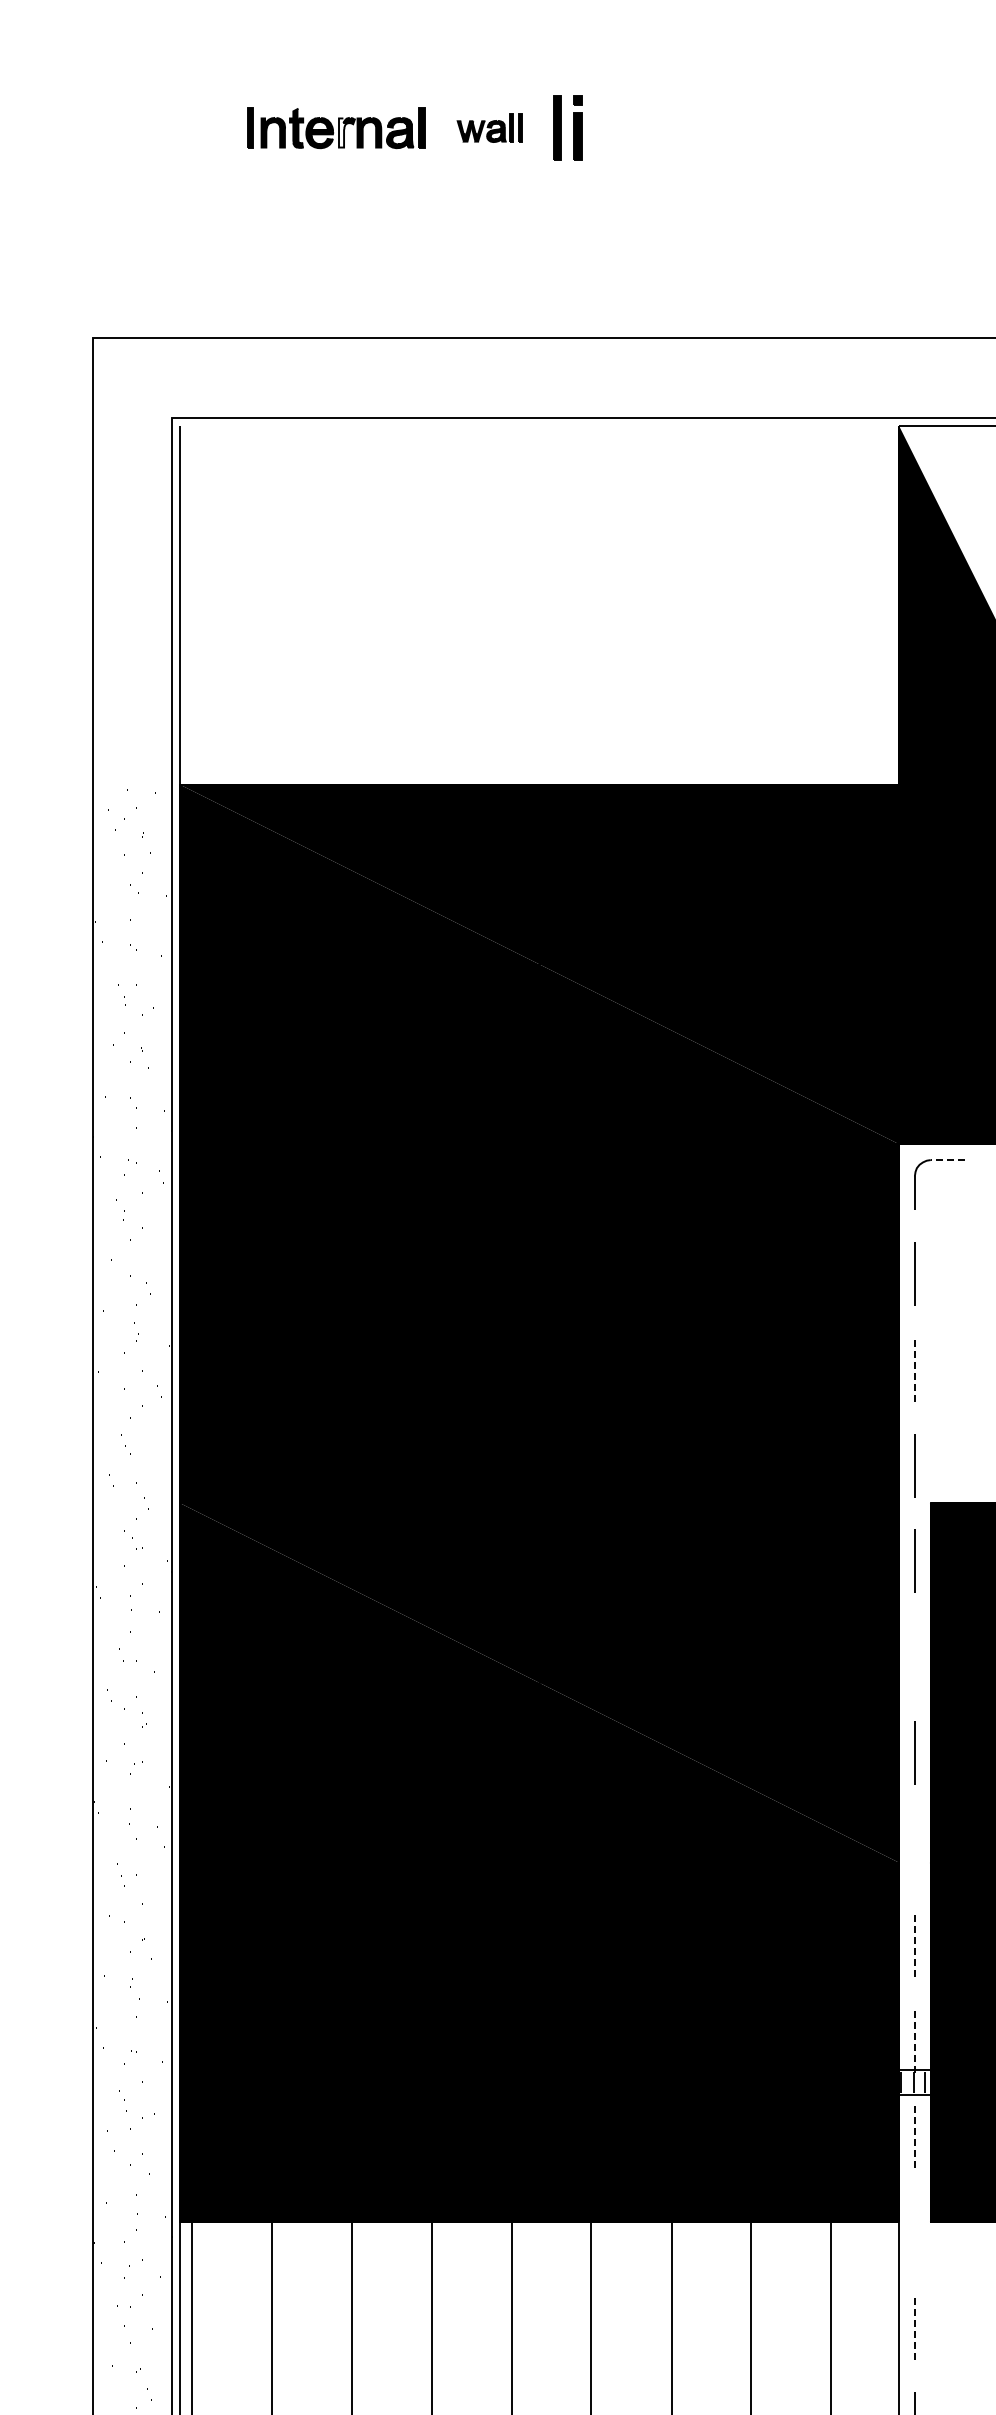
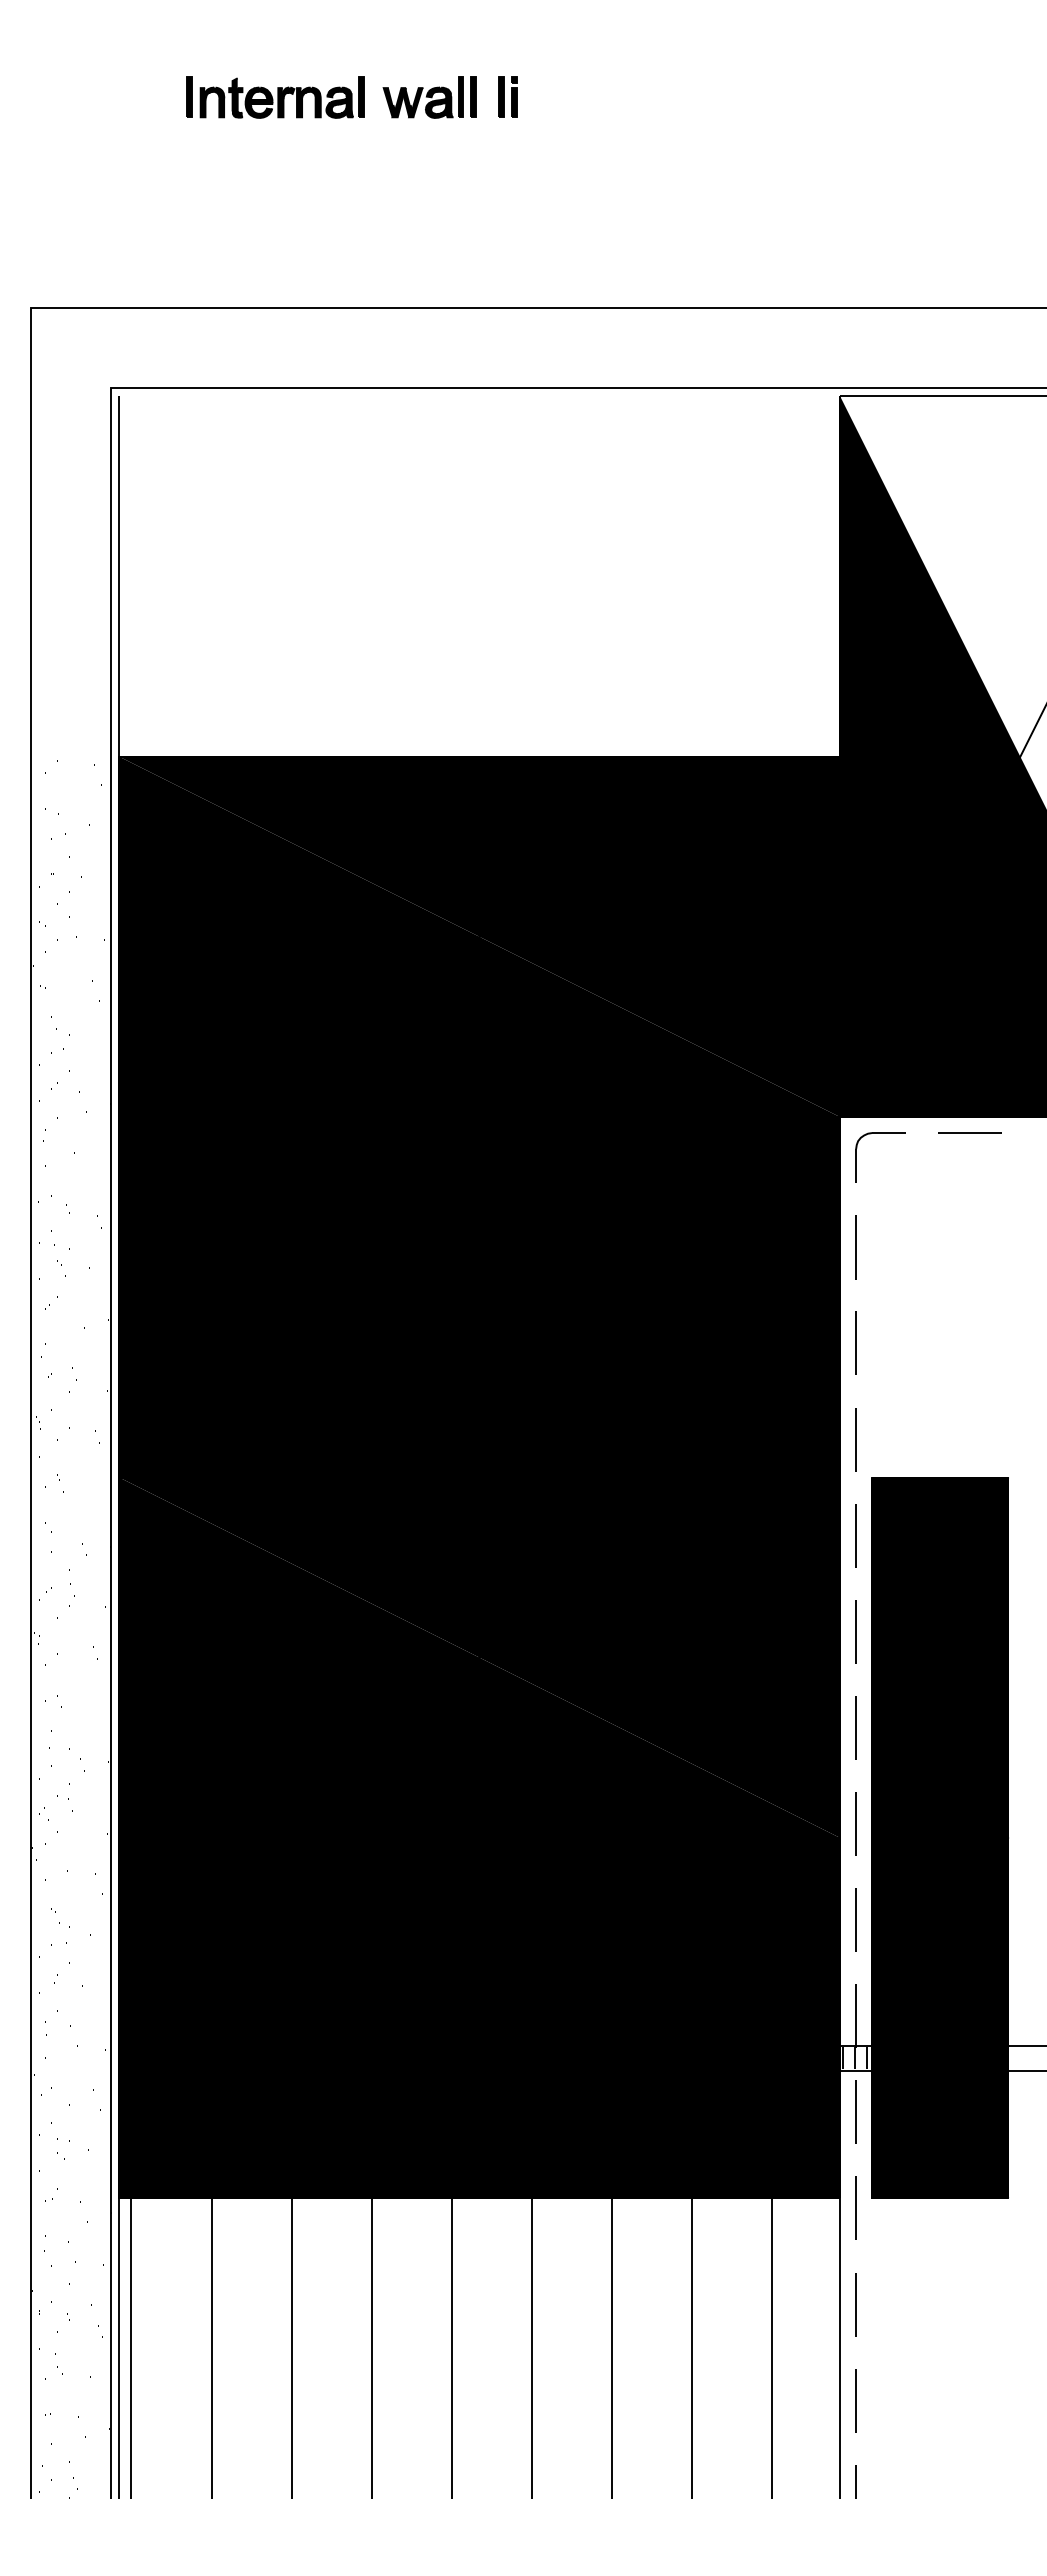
part: (567, 126) -> (507, 96), size x0.62
part: (489, 127) -> (429, 97), size x1.43
fill: (344, 132) -> (283, 102), added
line: (947, 1160) -> (888, 1133), dashed -> solid
line: (915, 1368) -> (856, 1342), dashed -> solid
line: (914, 1656) -> (855, 1631), added
line: (914, 1848) -> (855, 1823), added
line: (915, 1943) -> (856, 1919), dashed -> solid
line: (915, 2039) -> (856, 2015), dashed -> solid
line: (915, 2135) -> (856, 2111), dashed -> solid
line: (914, 2231) -> (855, 2207), added
line: (915, 2327) -> (856, 2304), dashed -> solid

